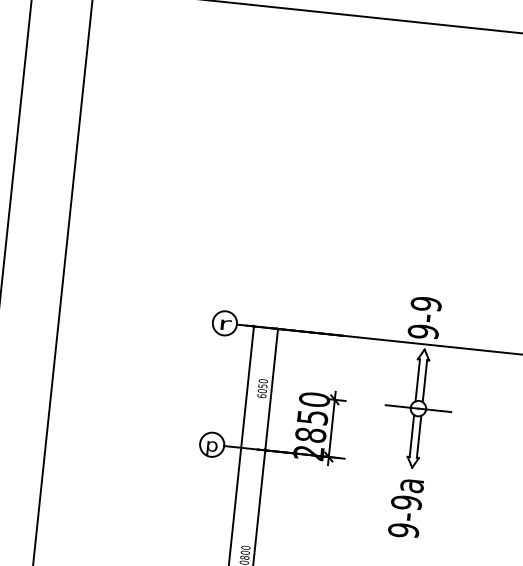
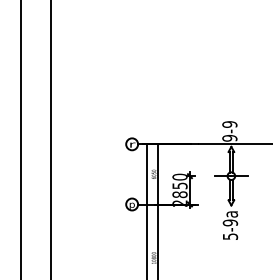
text: (401, 529) -> (229, 236), 9-9a -> 5-9a

